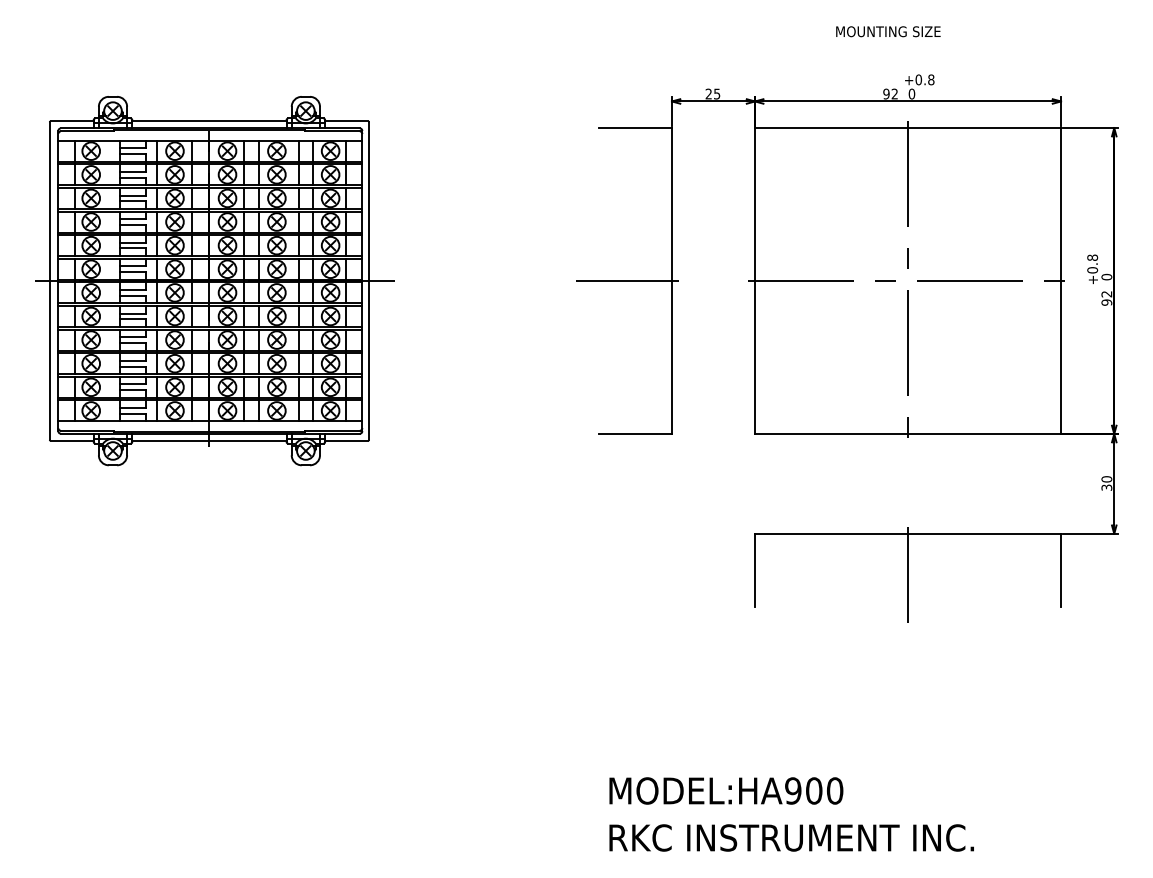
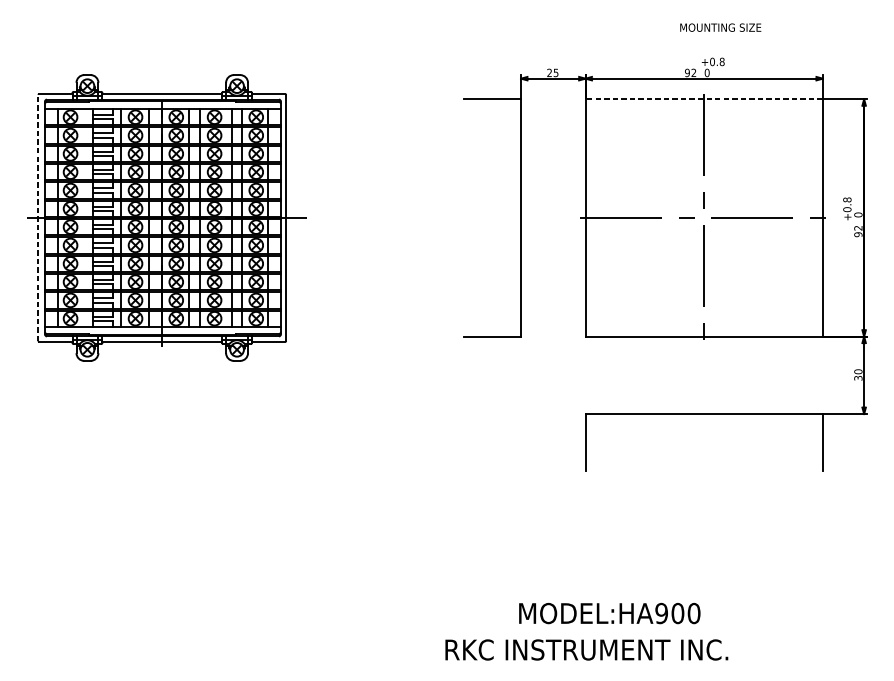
text: (888, 31) -> (720, 27), moved
line: (908, 128) -> (704, 99), solid -> dashed
line: (49, 281) -> (38, 218), solid -> dashed
line: (626, 281) -> (485, 218), removed
line: (908, 574) -> (704, 445), removed
text: (726, 790) -> (609, 613), moved
text: (791, 837) -> (586, 649), moved

